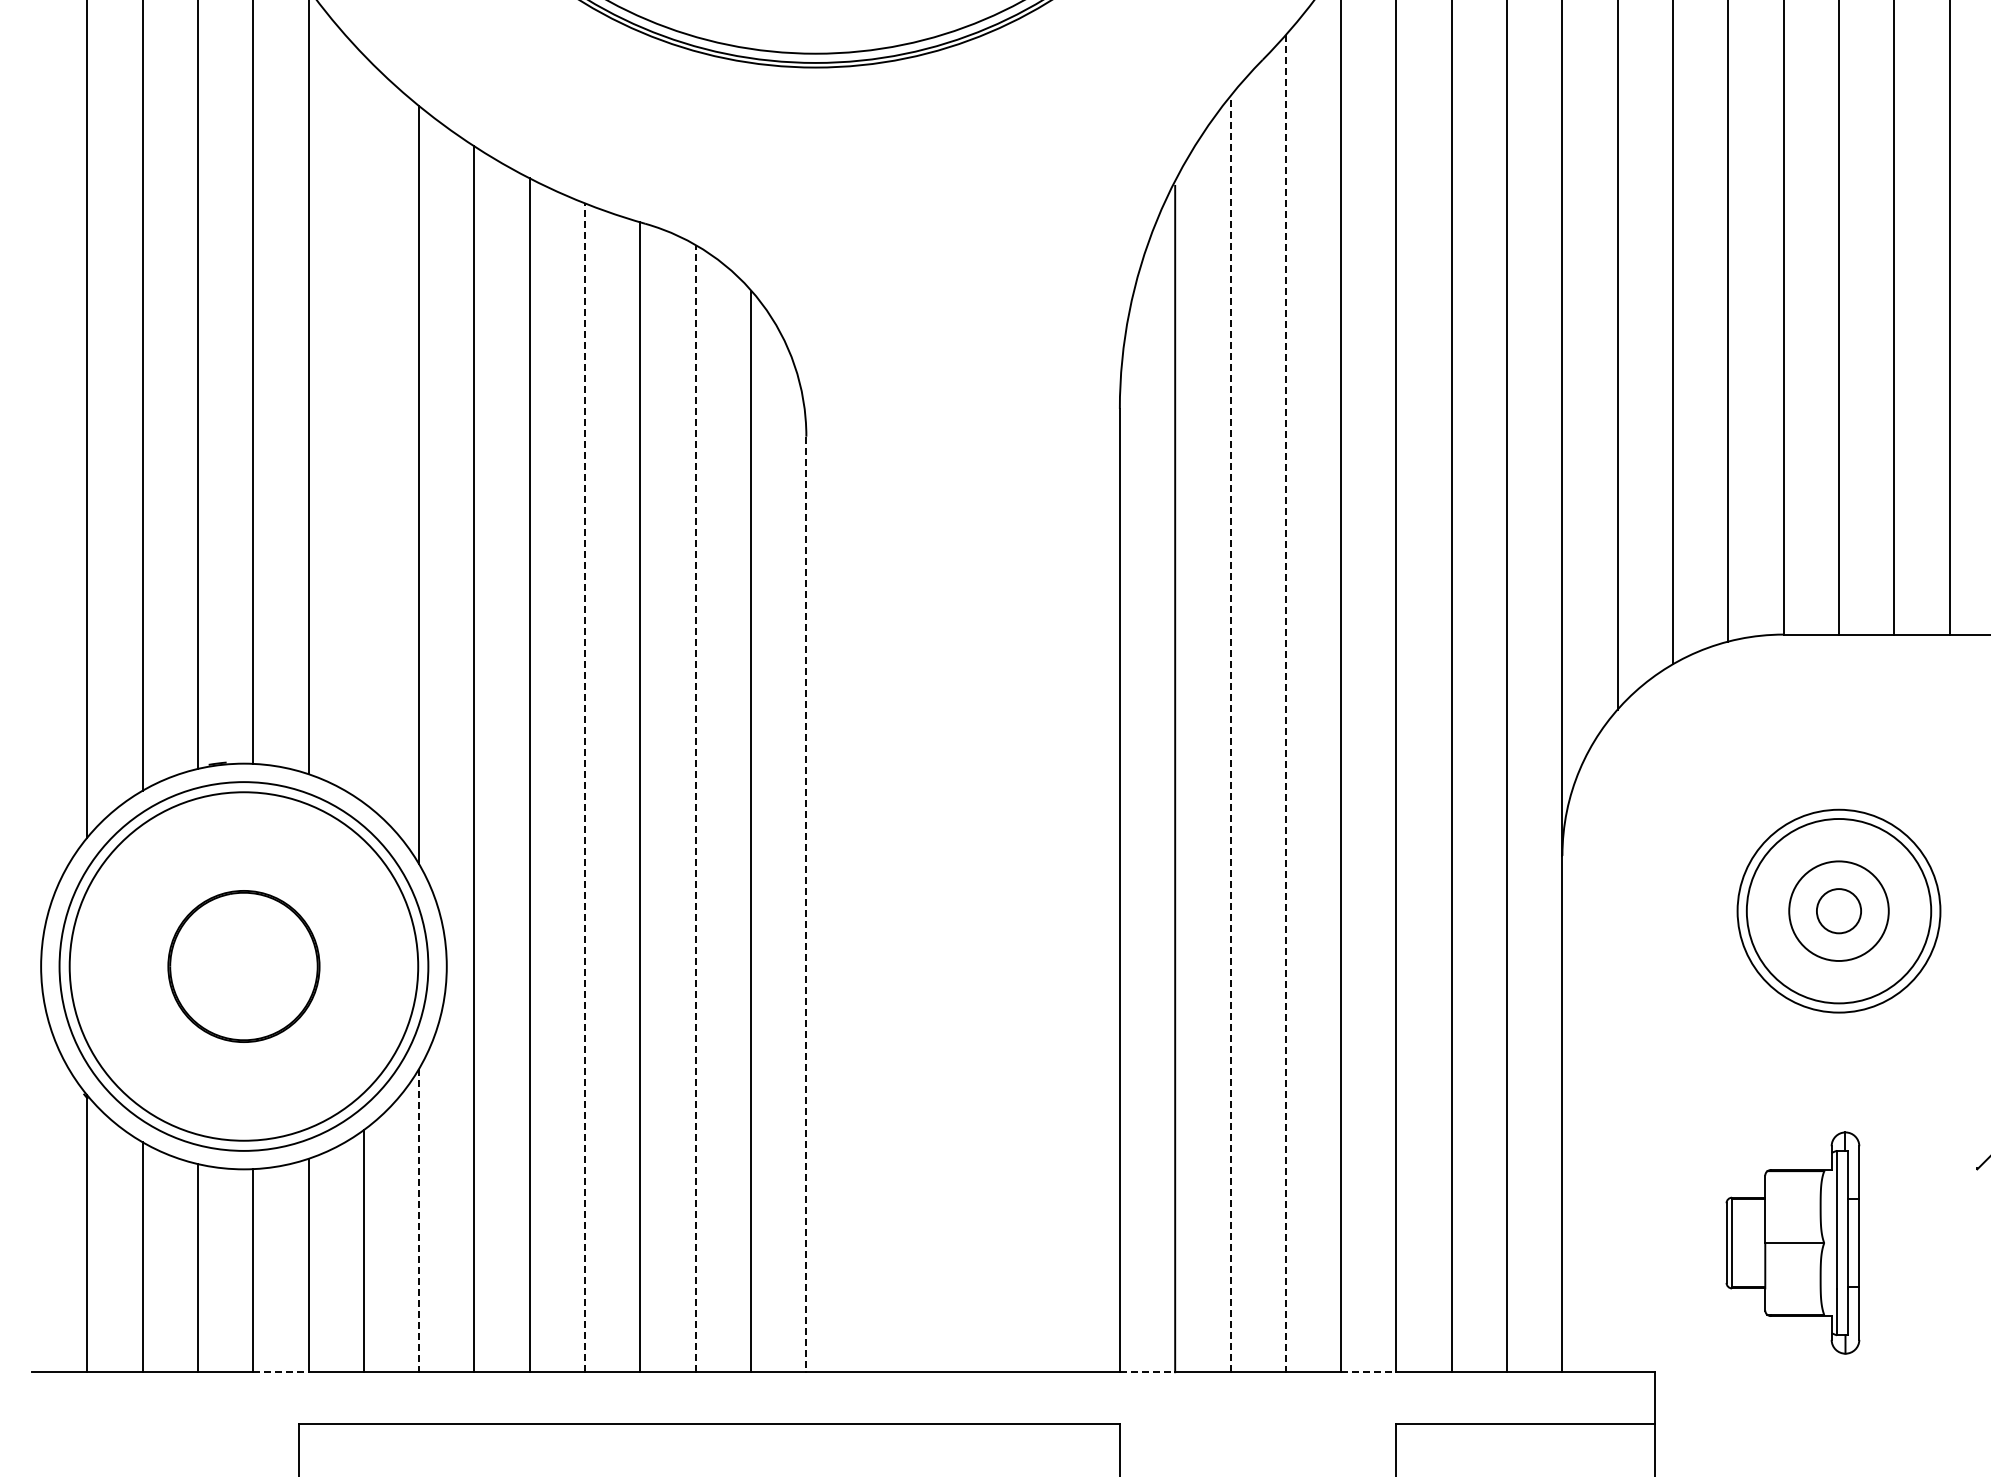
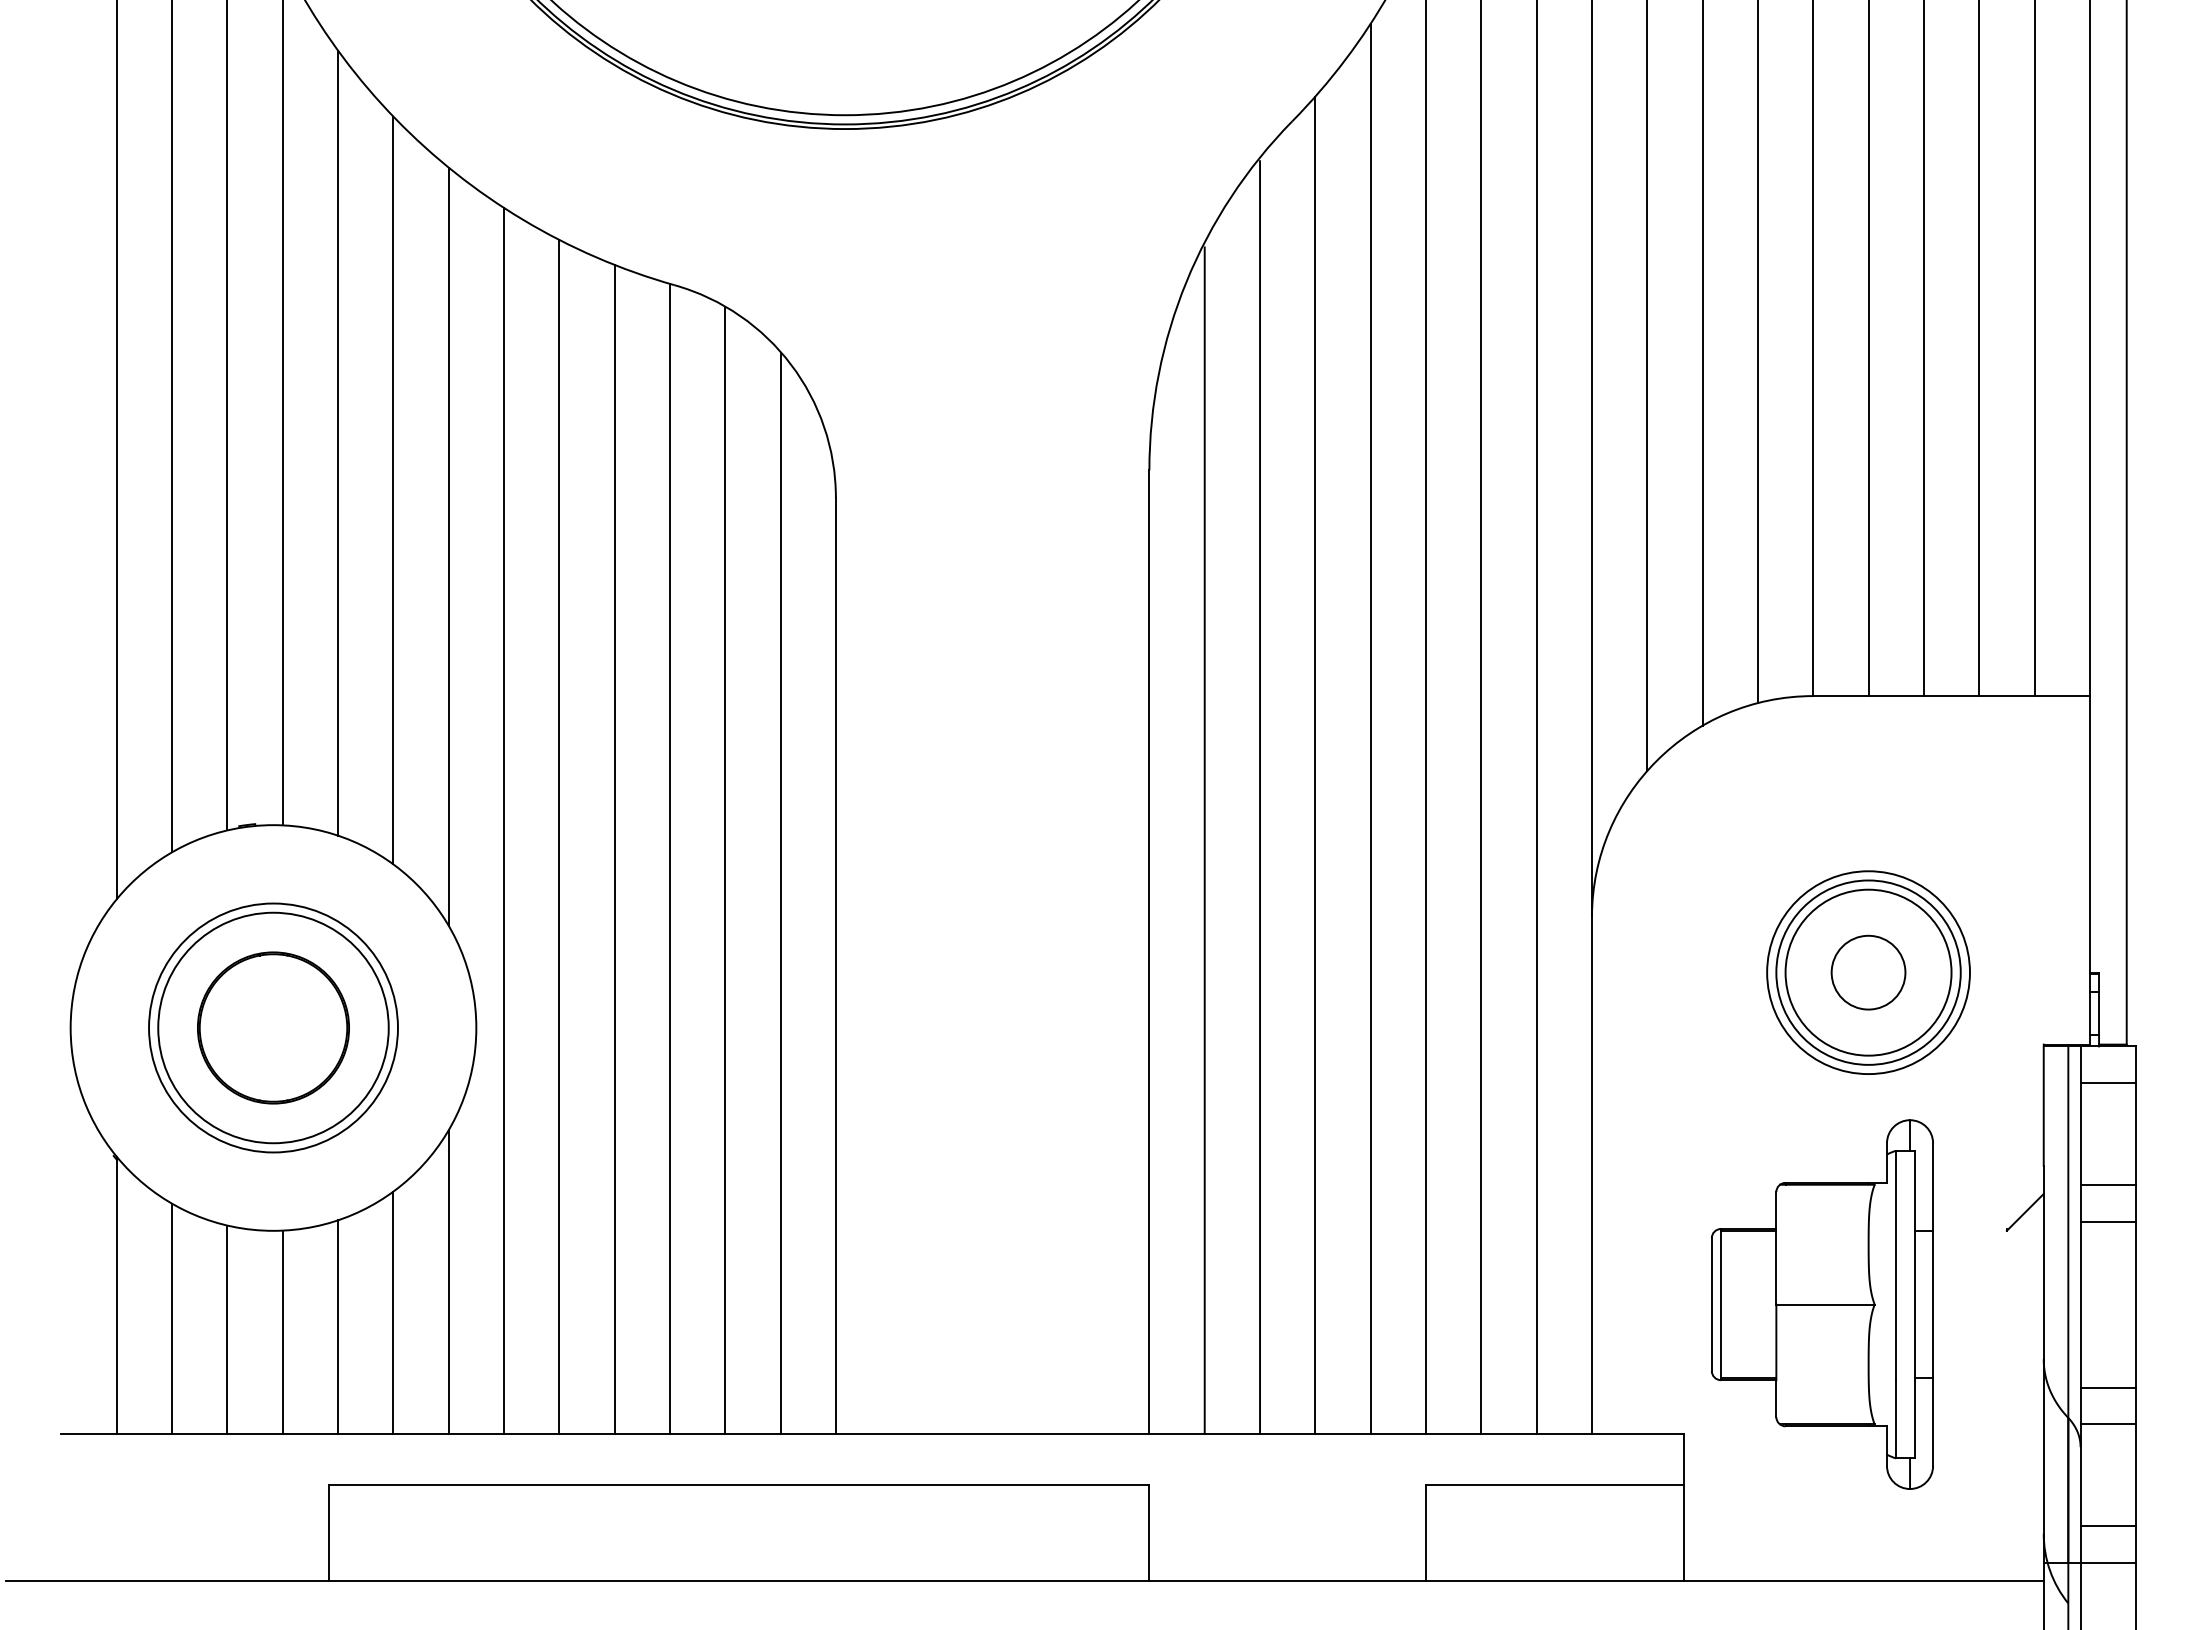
line: (363, 429) -> (393, 490), added
line: (1285, 704) -> (1315, 765), dashed -> solid
line: (1230, 736) -> (1260, 797), dashed -> solid
line: (584, 787) -> (614, 848), dashed -> solid
line: (695, 809) -> (725, 870), dashed -> solid
line: (805, 904) -> (835, 965), dashed -> solid
circle: (1838, 911) -> (1868, 972), size x1.67
circle: (1838, 911) -> (1868, 972), size x1.67
circle: (243, 966) -> (273, 1027), size x0.62
circle: (243, 966) -> (273, 1027), size x0.71
line: (418, 1220) -> (448, 1281), dashed -> solid
part: (1792, 1243) -> (1822, 1304), size x1.67
line: (280, 1372) -> (310, 1433), dashed -> solid
line: (1147, 1372) -> (1177, 1433), dashed -> solid
line: (1368, 1372) -> (1398, 1433), dashed -> solid

